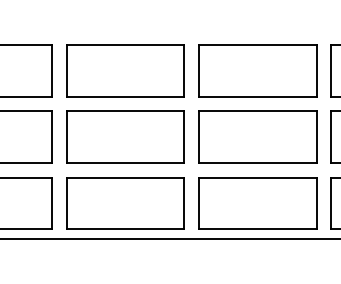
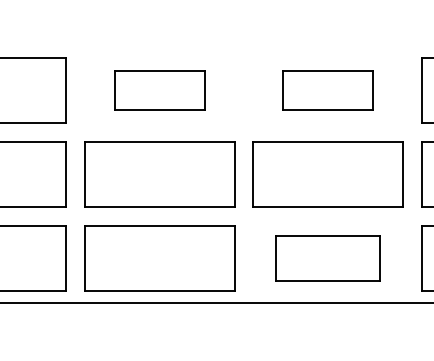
part: (125, 71) -> (159, 90), size x0.6
part: (257, 71) -> (327, 90), size x0.6
part: (257, 203) -> (327, 258), size x0.7

